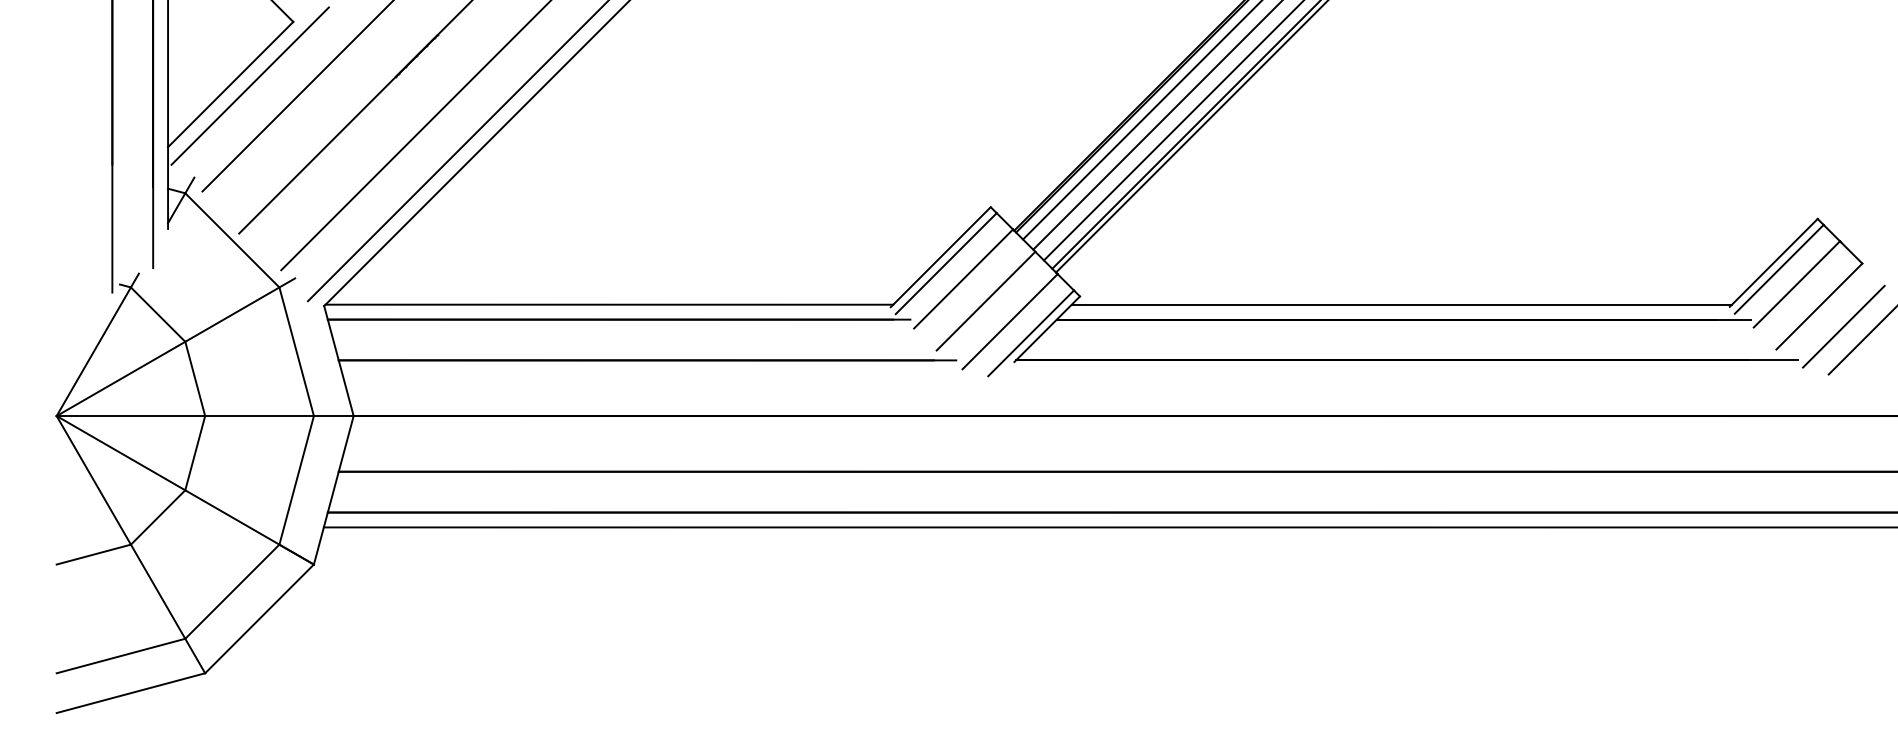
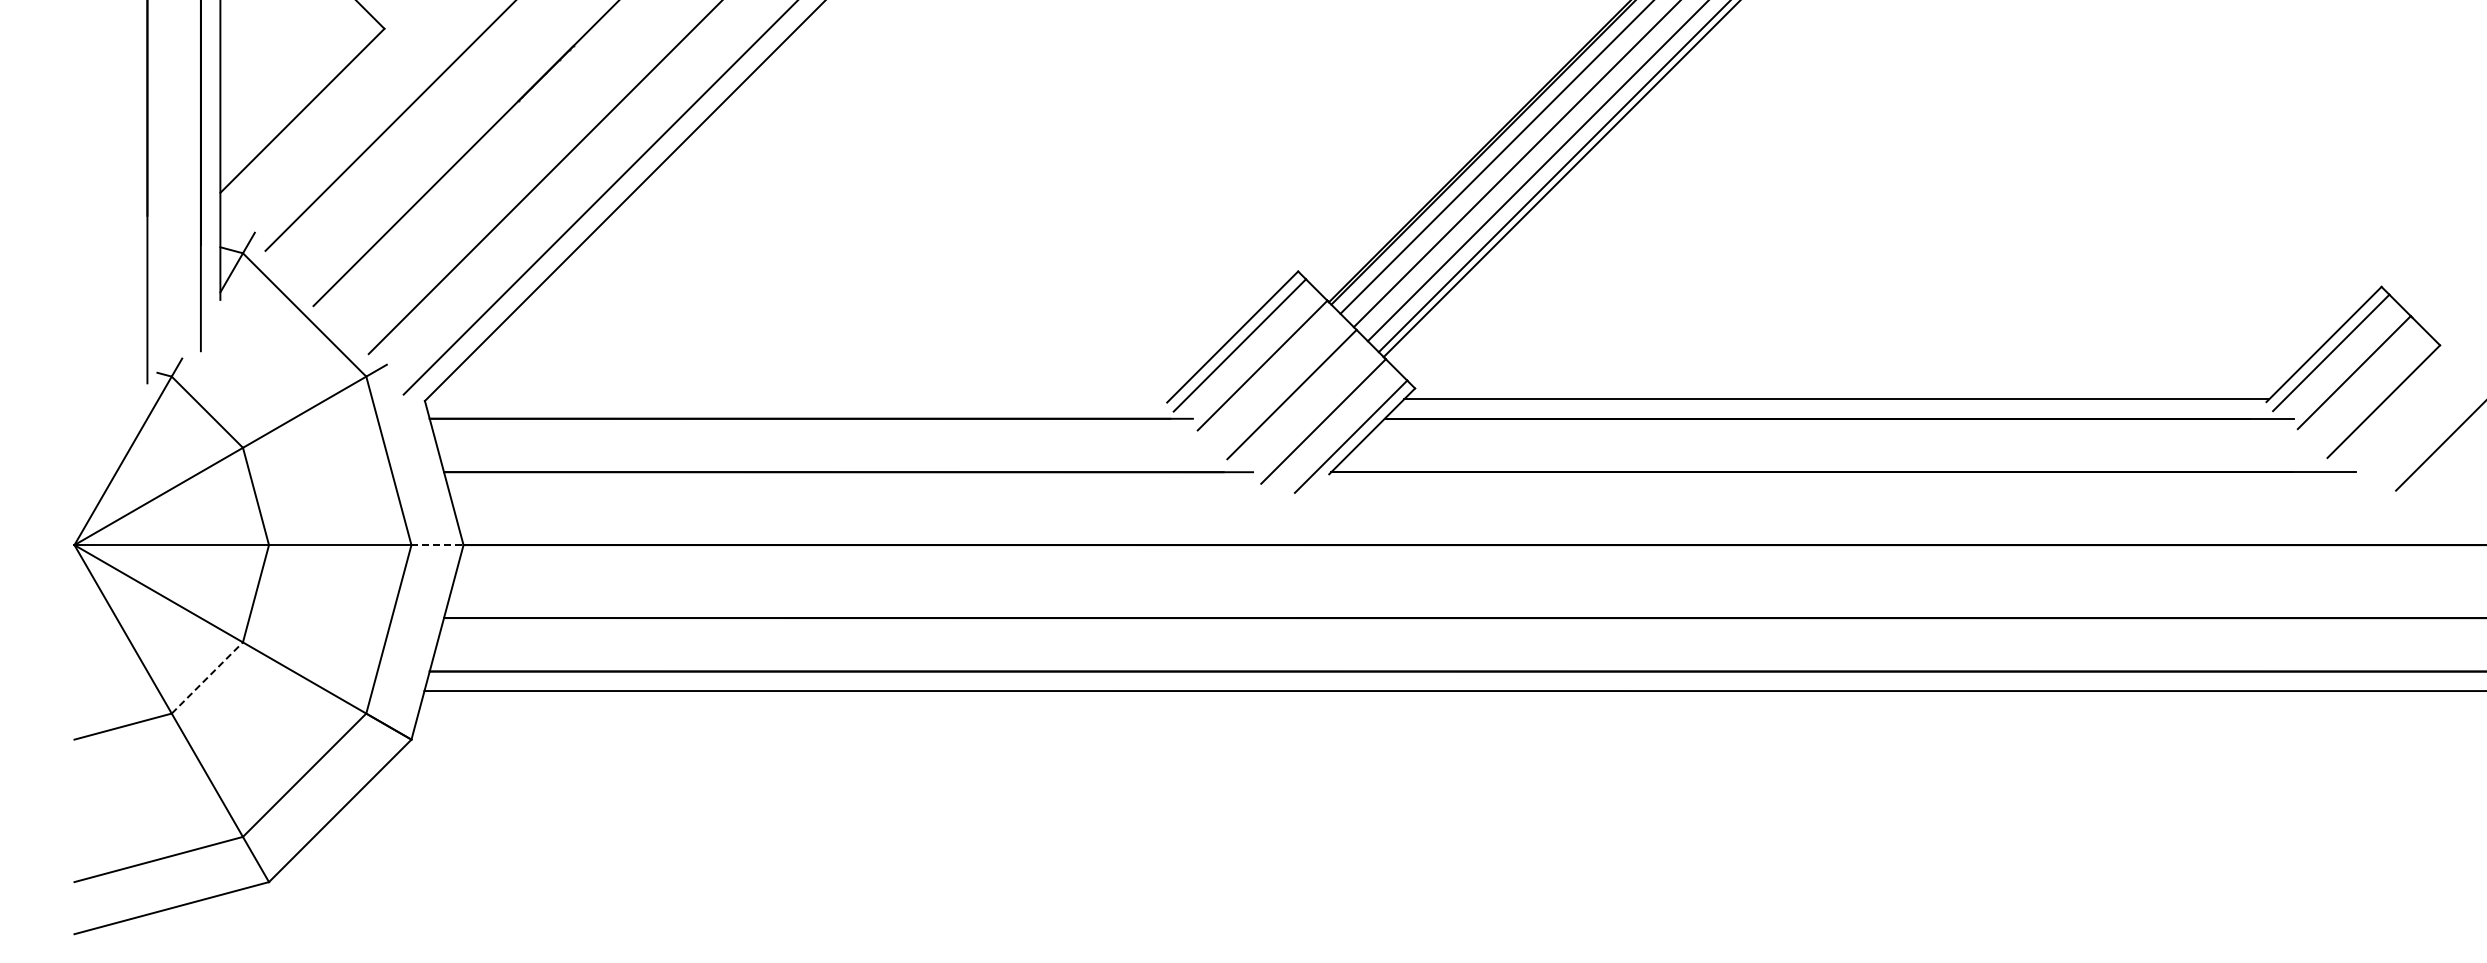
line: (250, 85) -> (328, 112), removed
line: (609, 304) -> (798, 399), removed
line: (1843, 326) -> (2415, 427), removed
line: (334, 416) -> (438, 545), solid -> dashed
line: (158, 517) -> (207, 677), solid -> dashed

